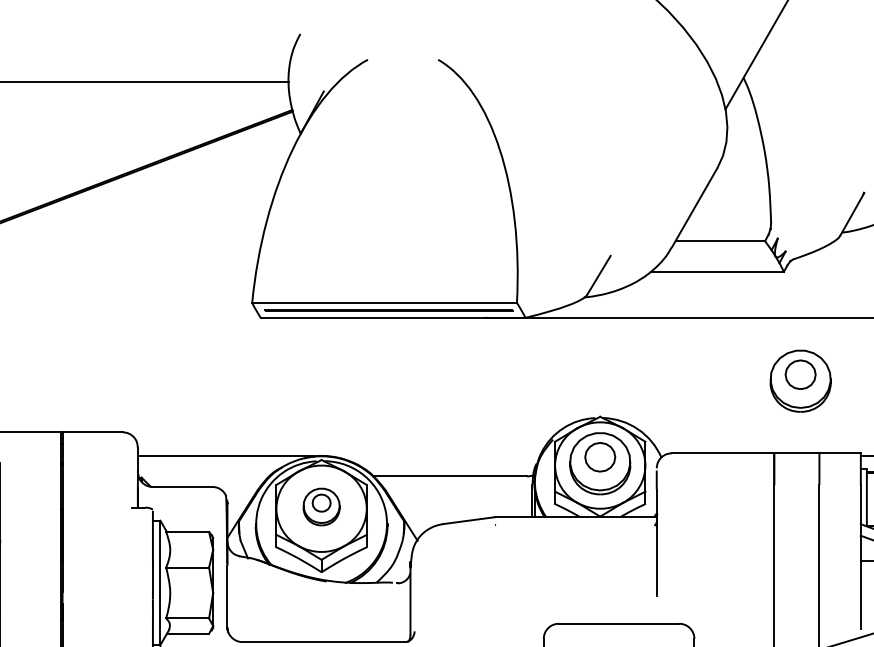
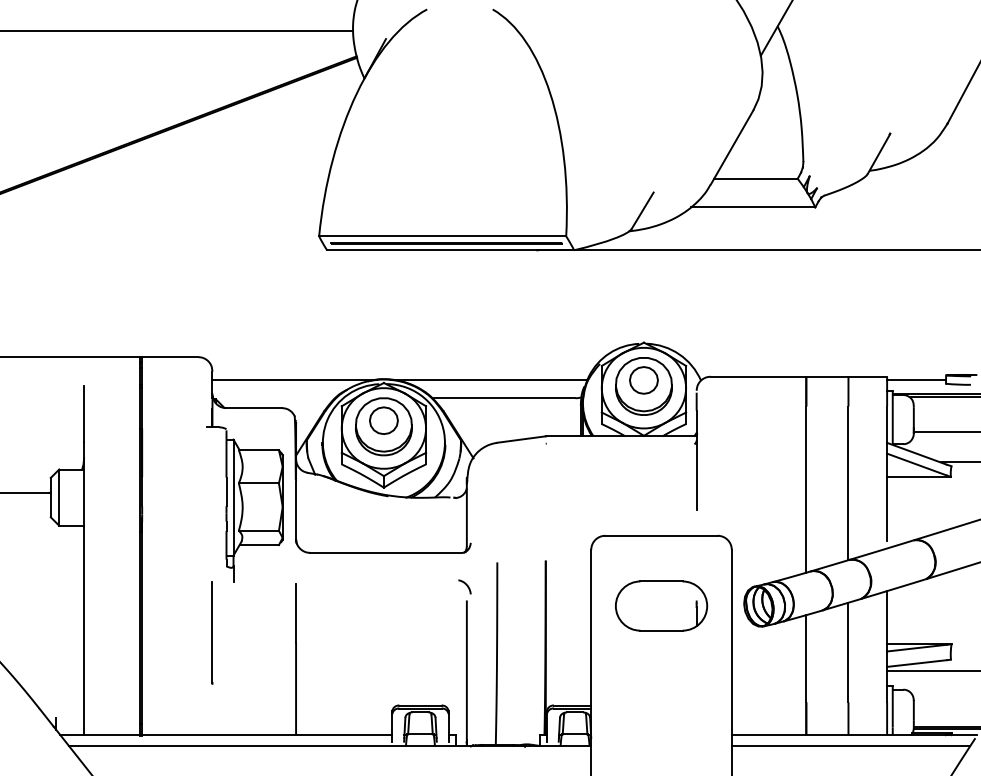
part: (800, 381) -> (830, 309), removed
line: (434, 456) -> (489, 379), added
part: (321, 506) -> (383, 426), size x1.67

